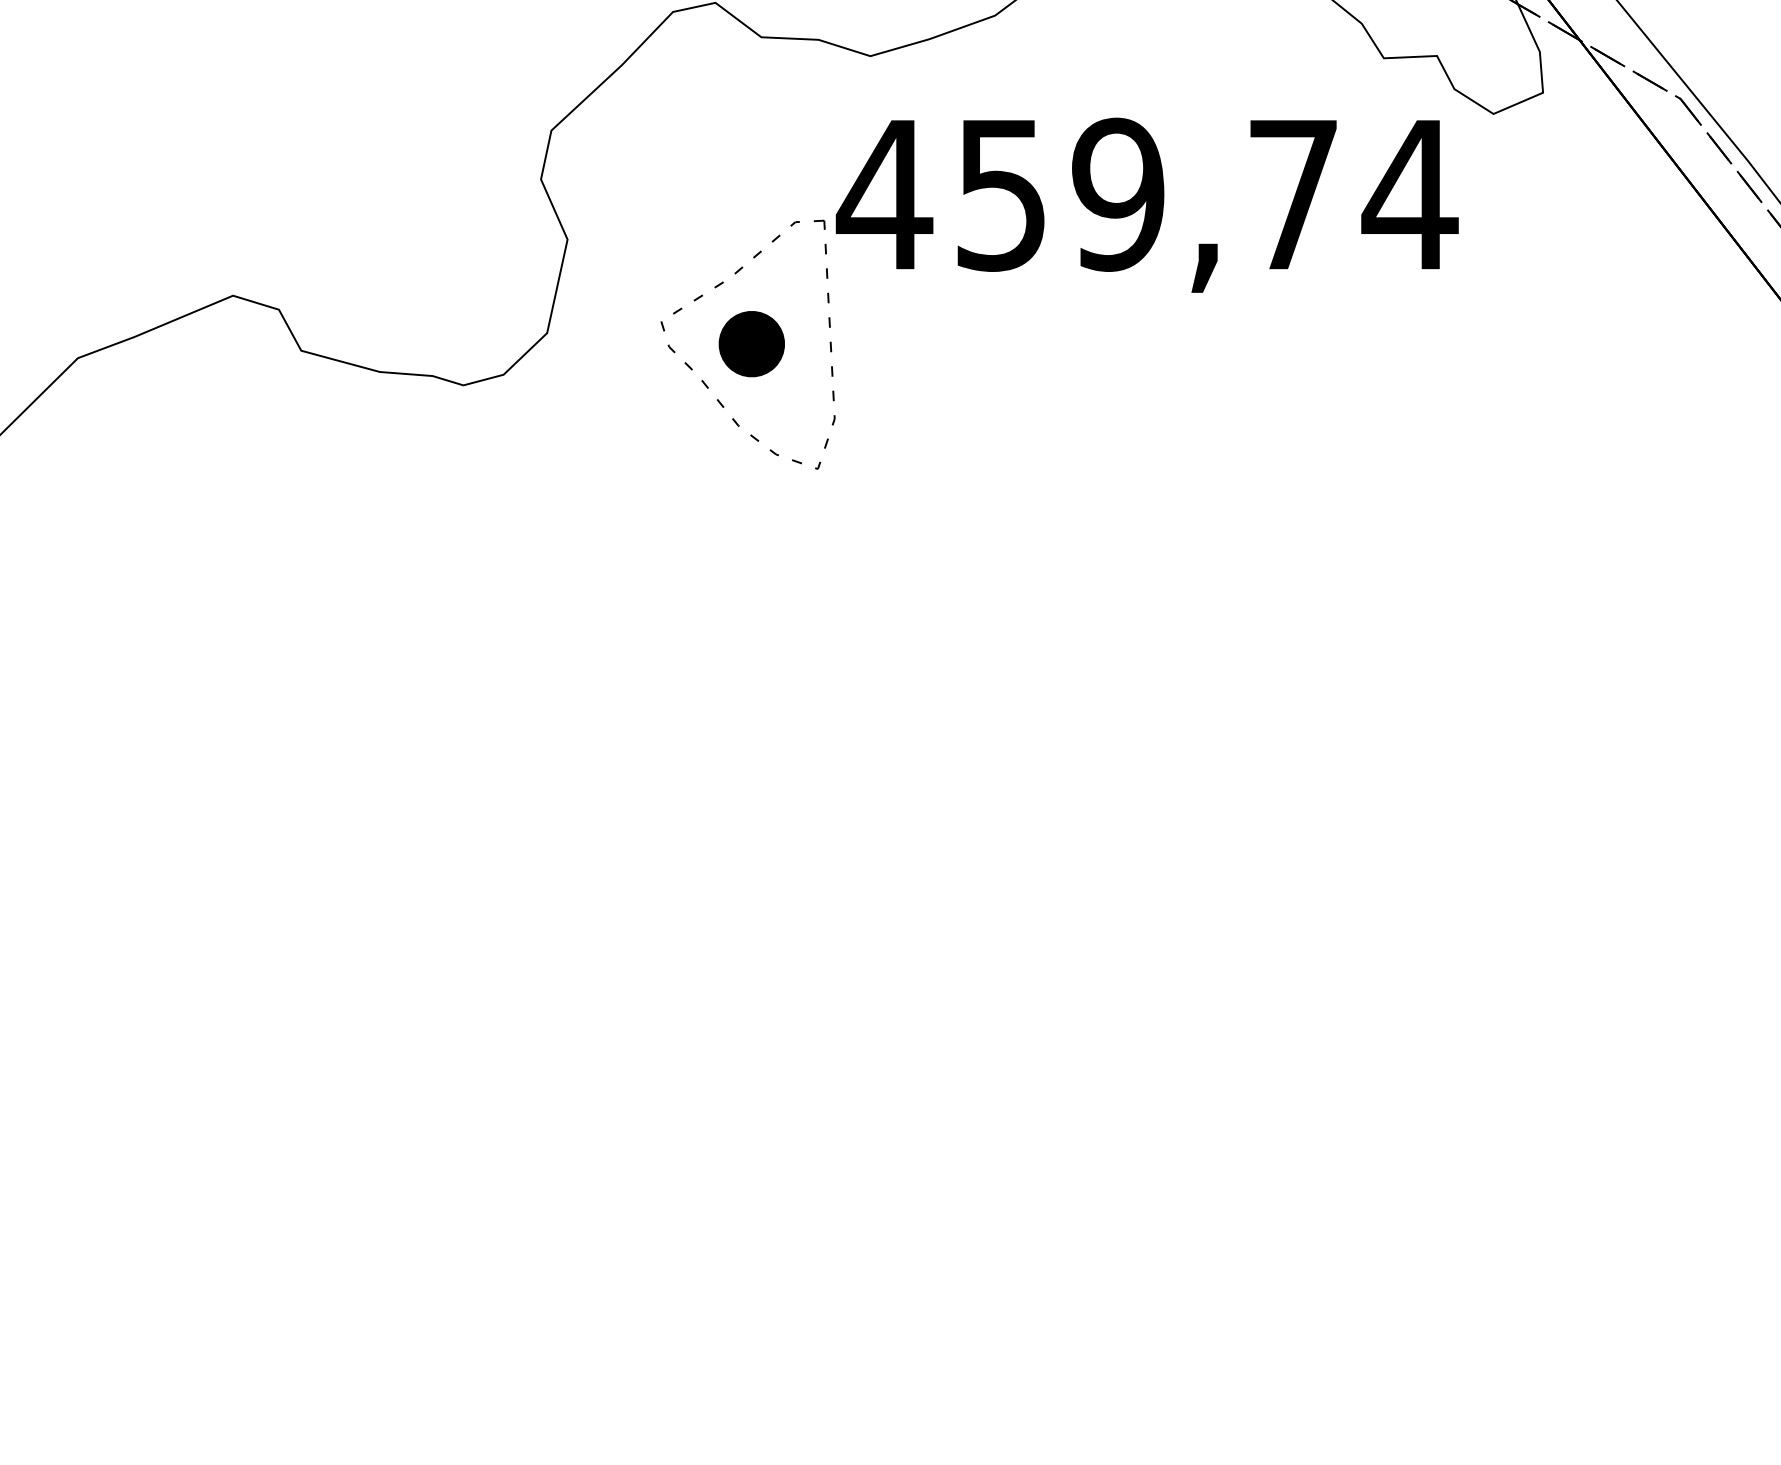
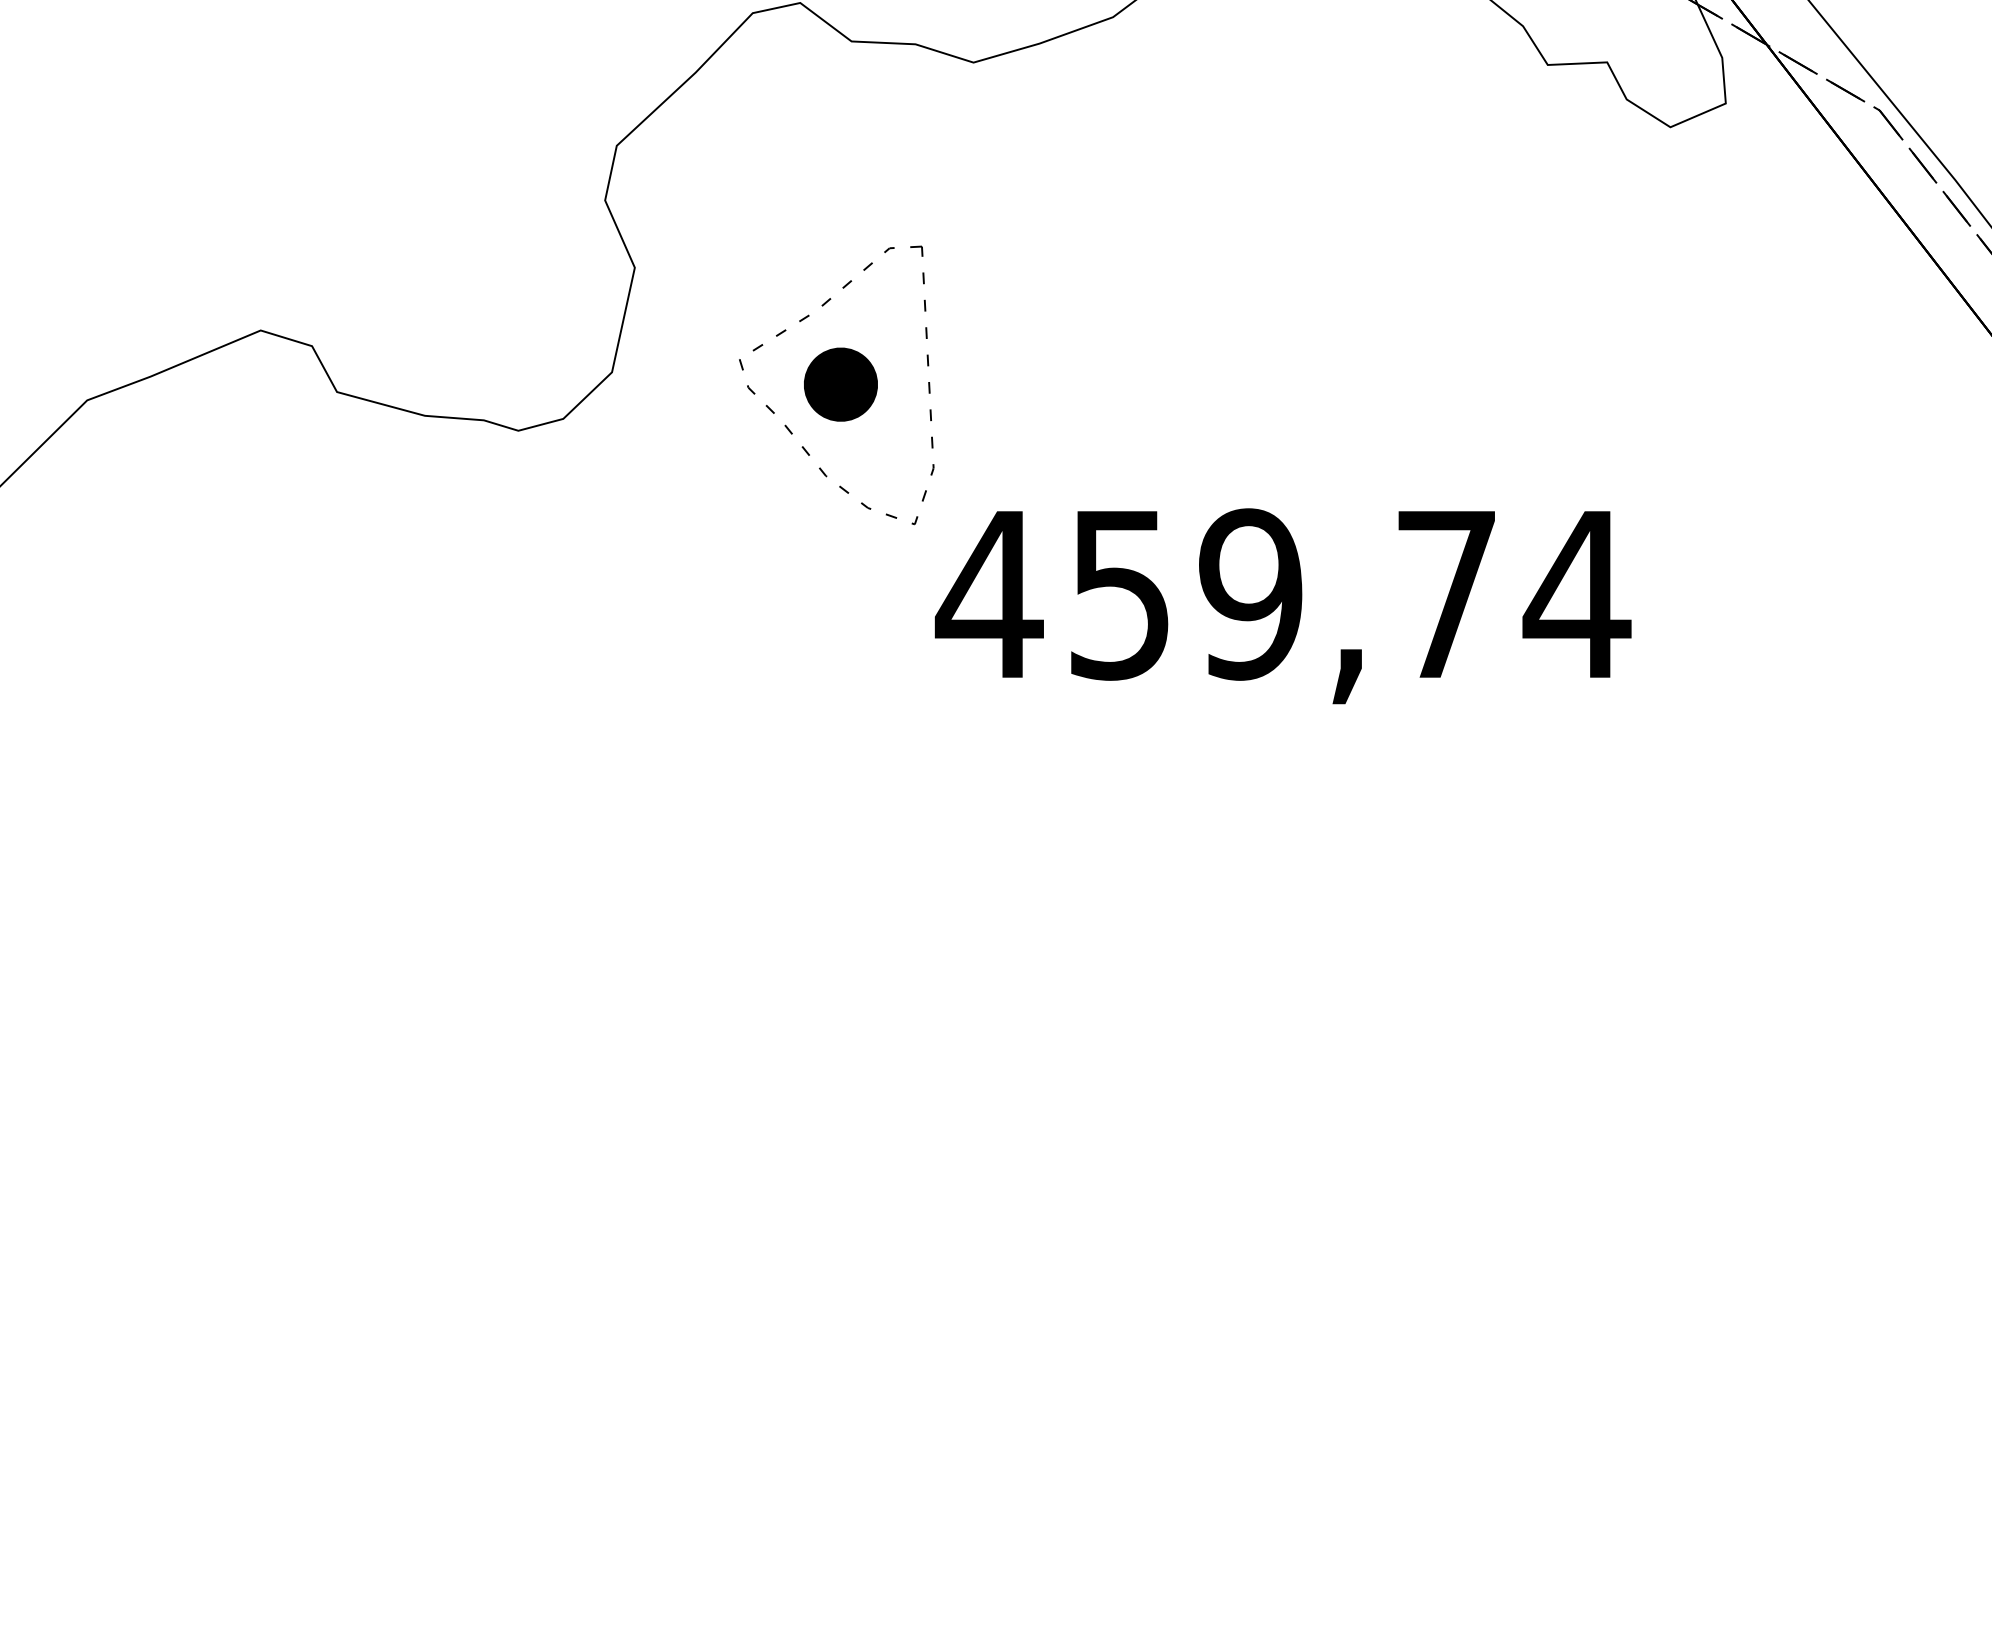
text: (1146, 204) -> (1282, 605), moved

